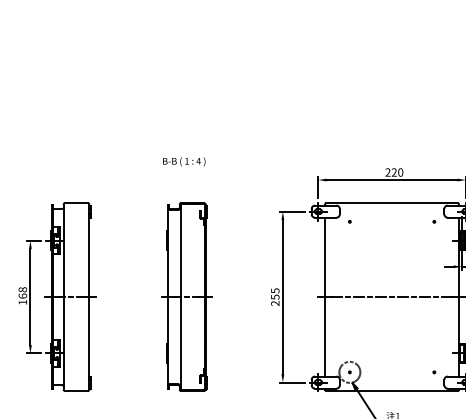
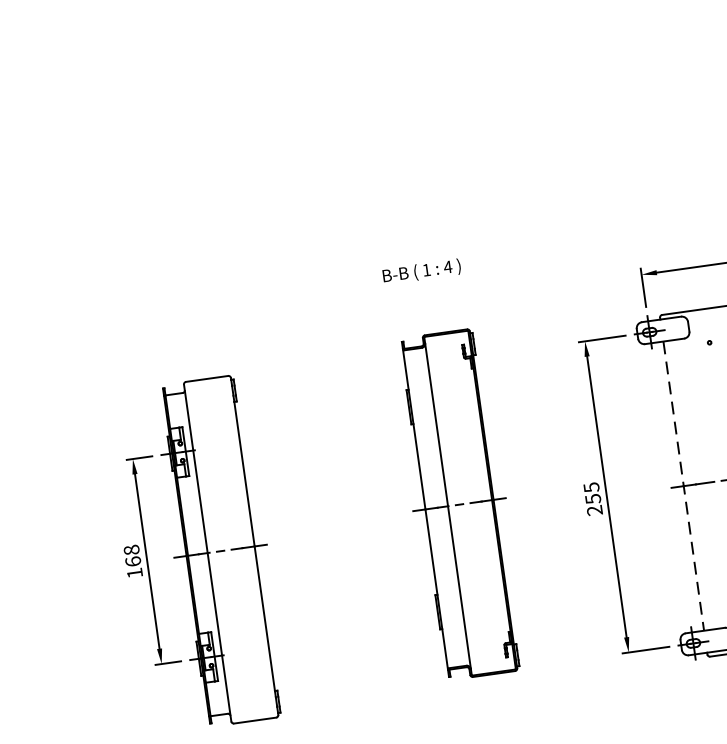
text: (184, 161) -> (422, 271), moved
part: (186, 296) -> (458, 503), moved
line: (325, 297) -> (684, 486), solid -> dashed

